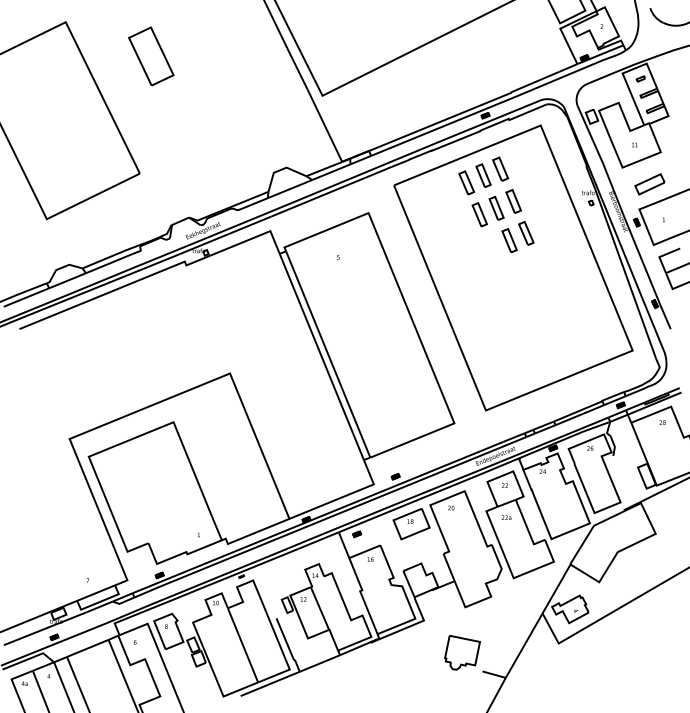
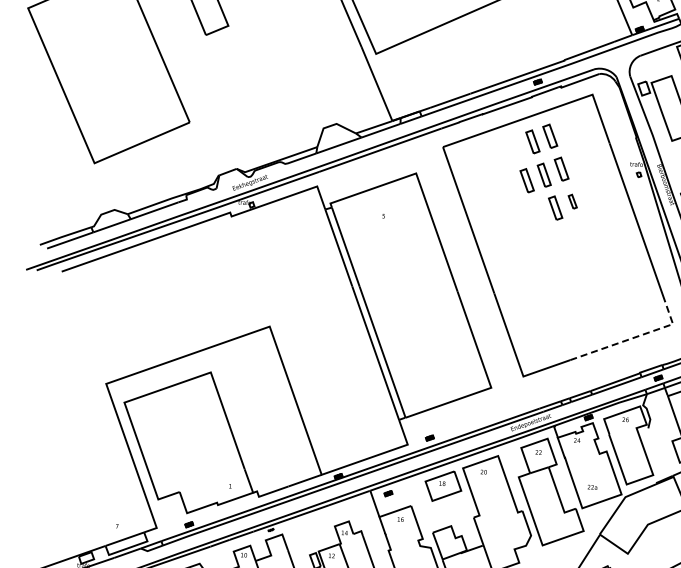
part: (466, 182) -> (515, 147), removed
part: (526, 233) -> (572, 201), size x0.6
line: (593, 366) -> (633, 338), solid -> dashed
text: (506, 517) -> (592, 487), moved

